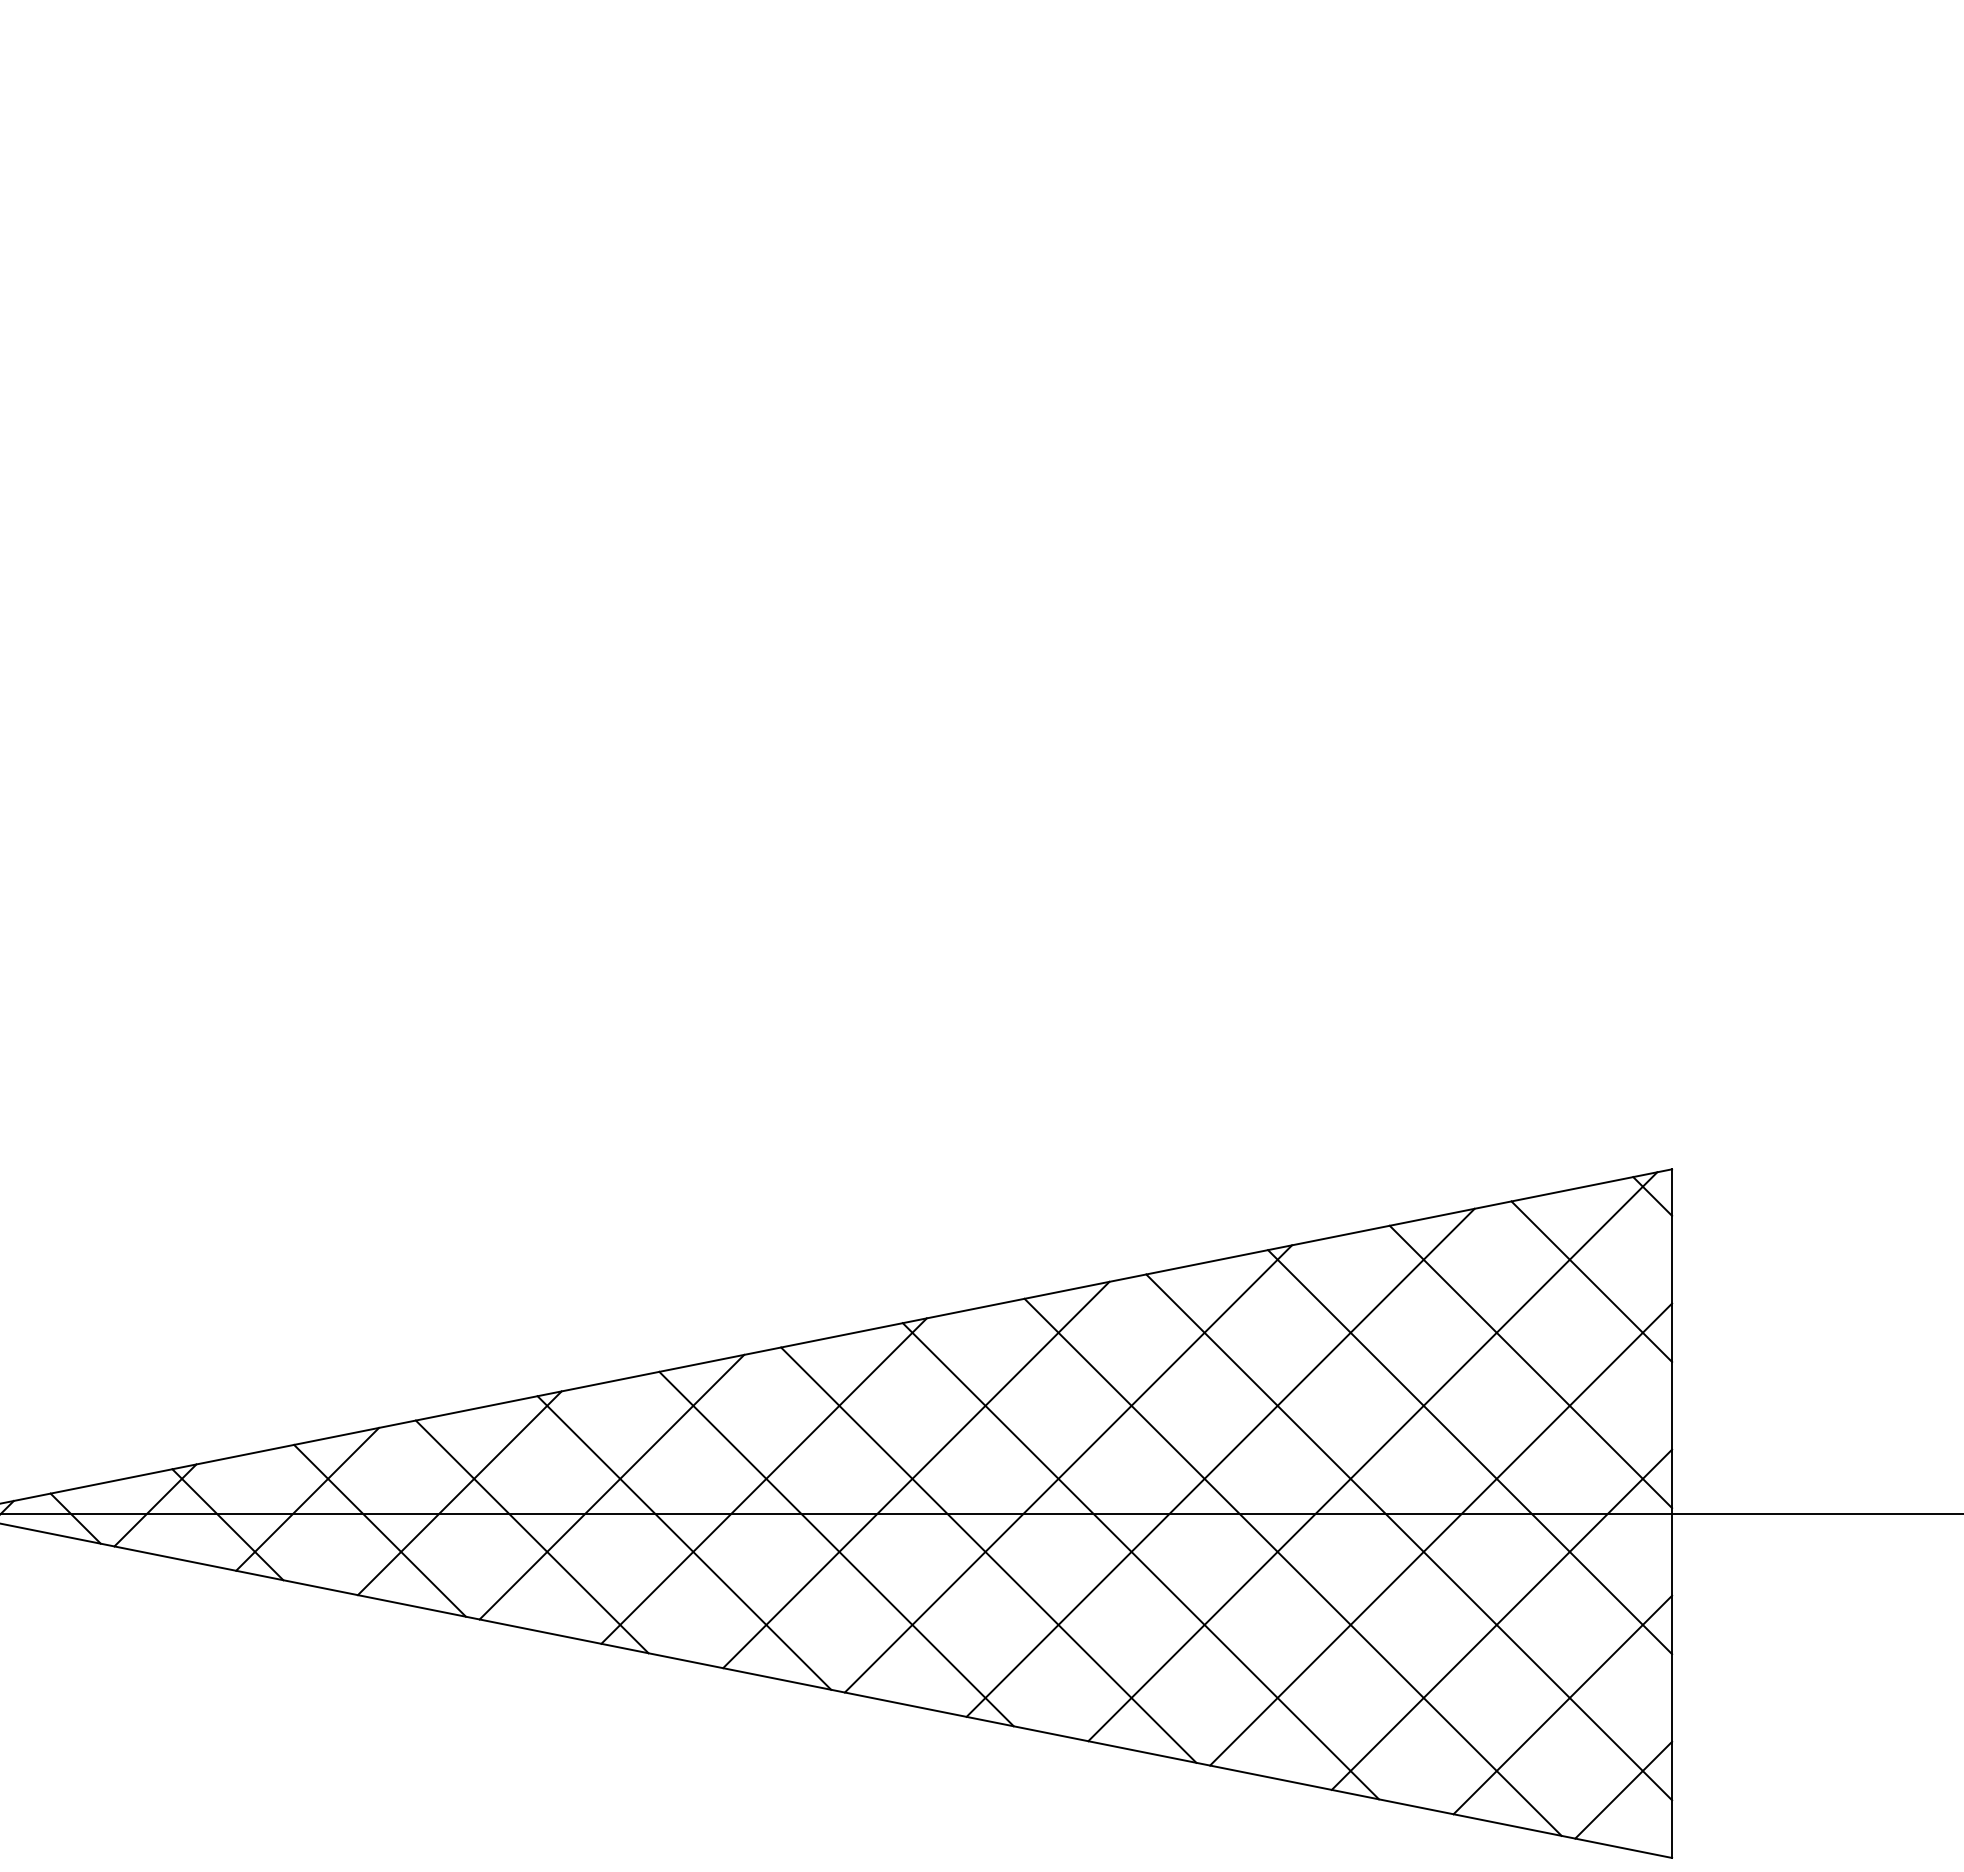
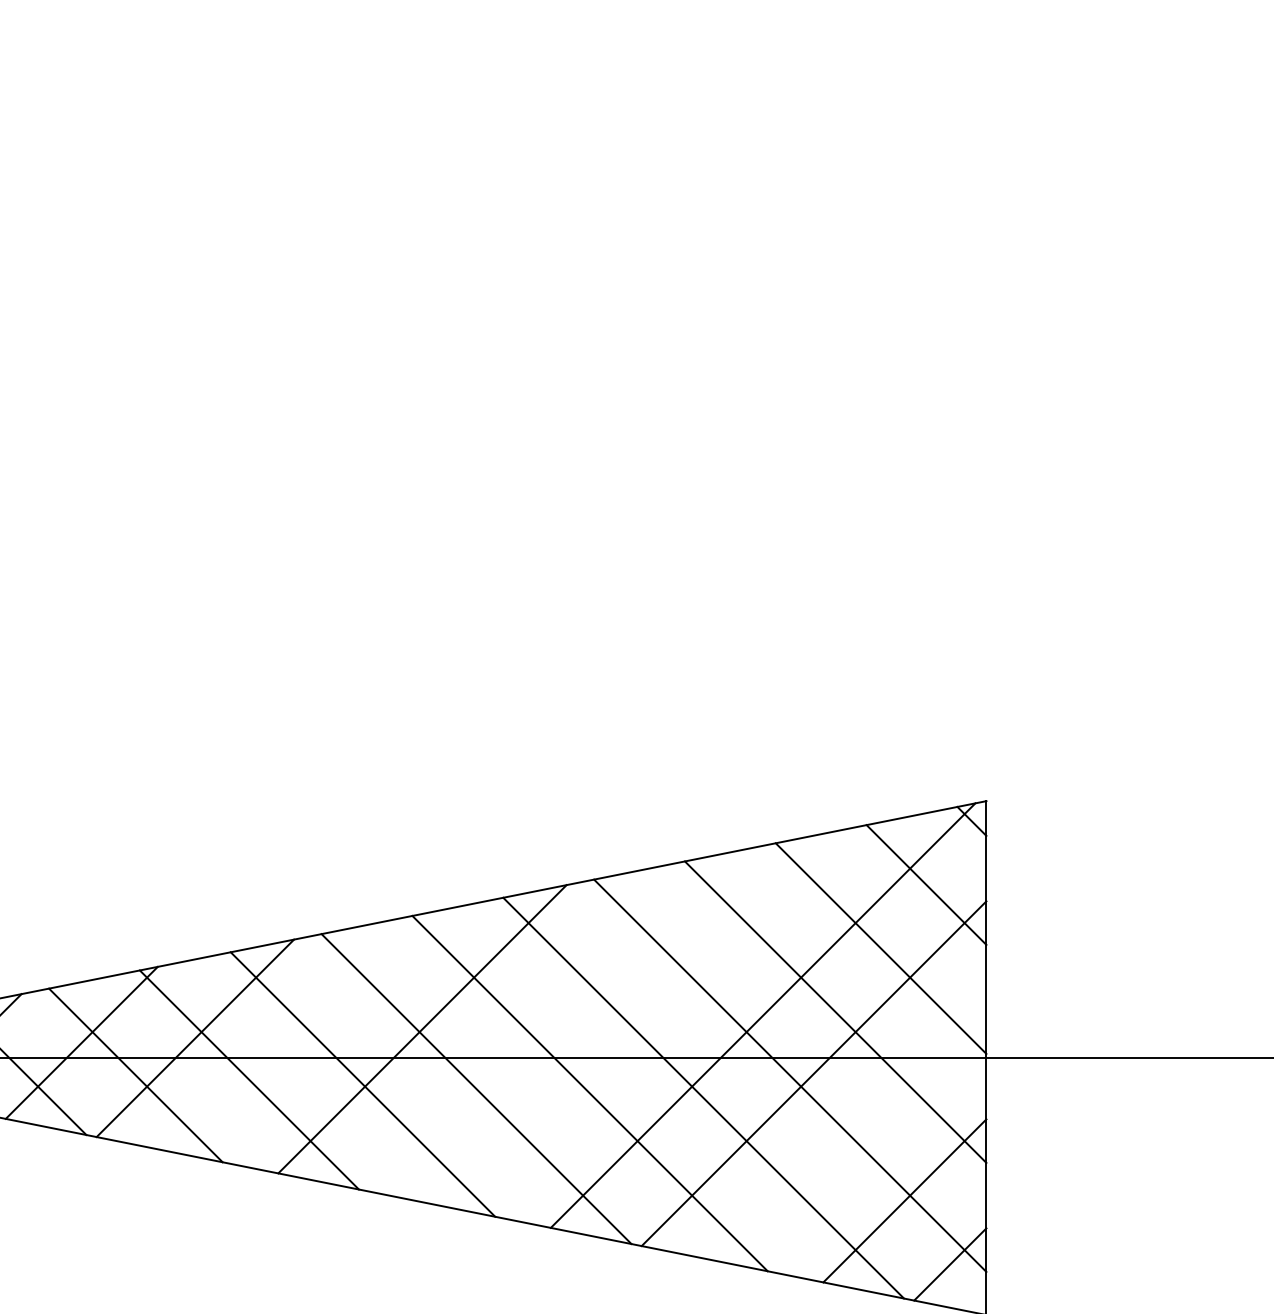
line: (1220, 1462) -> (649, 1019), removed
line: (1068, 1468) -> (536, 1024), removed
line: (763, 1480) -> (308, 1033), removed
line: (1501, 1619) -> (859, 1137), removed

